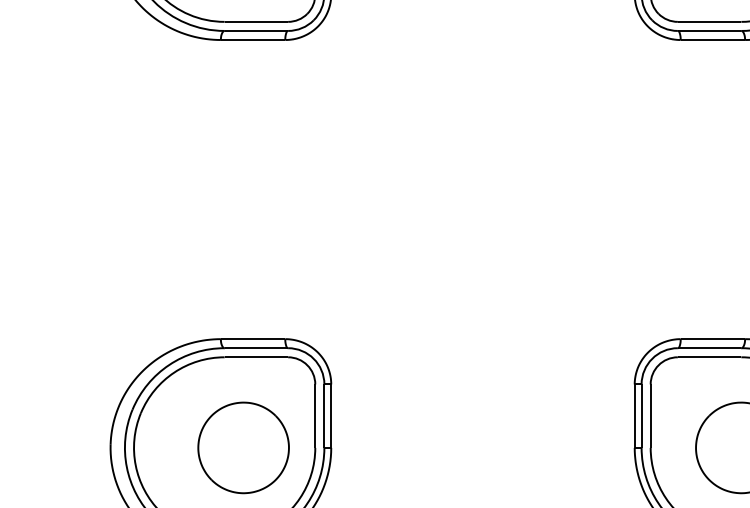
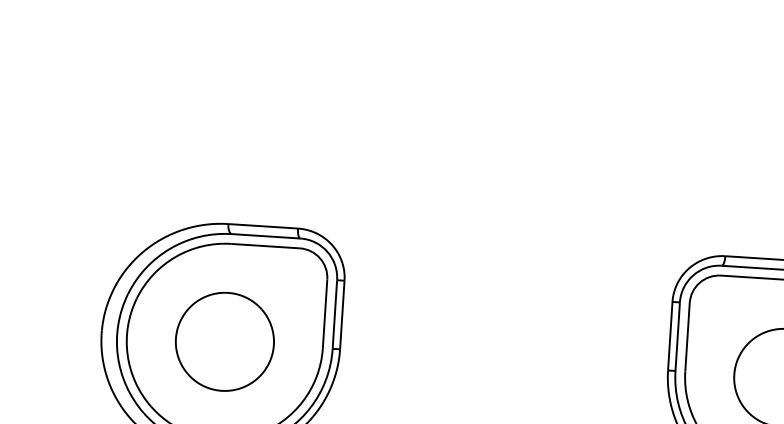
part: (243, 447) -> (224, 341), moved

